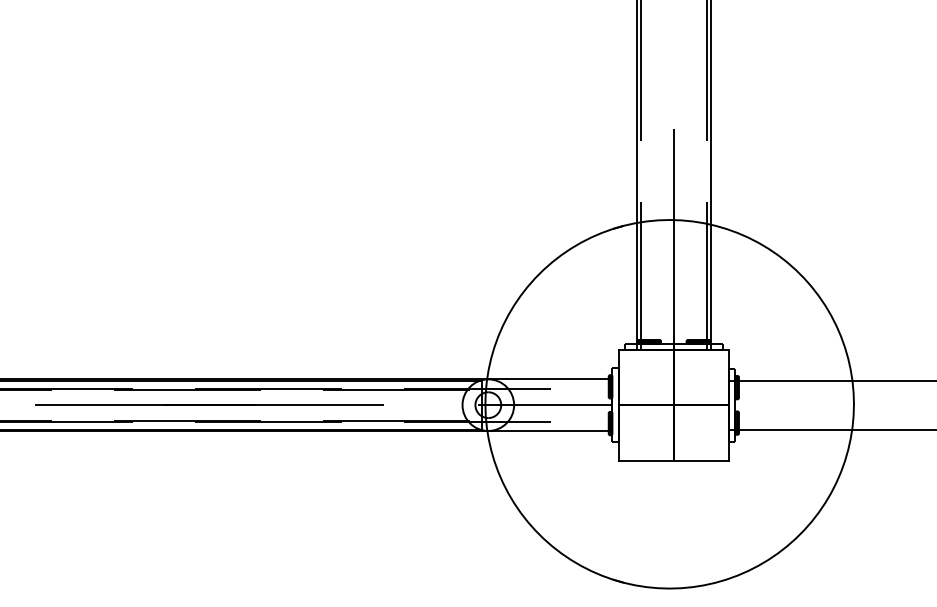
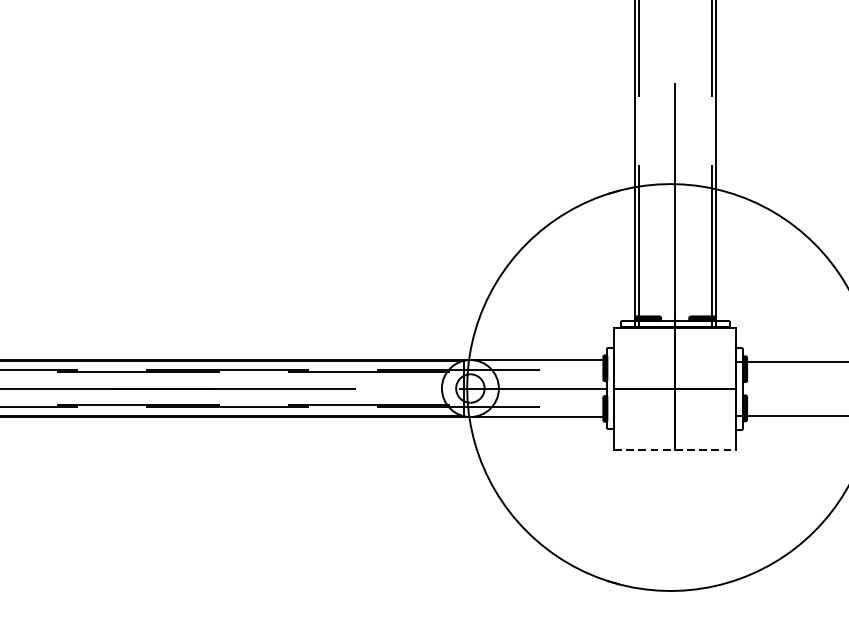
line: (674, 460) -> (675, 449), solid -> dashed

